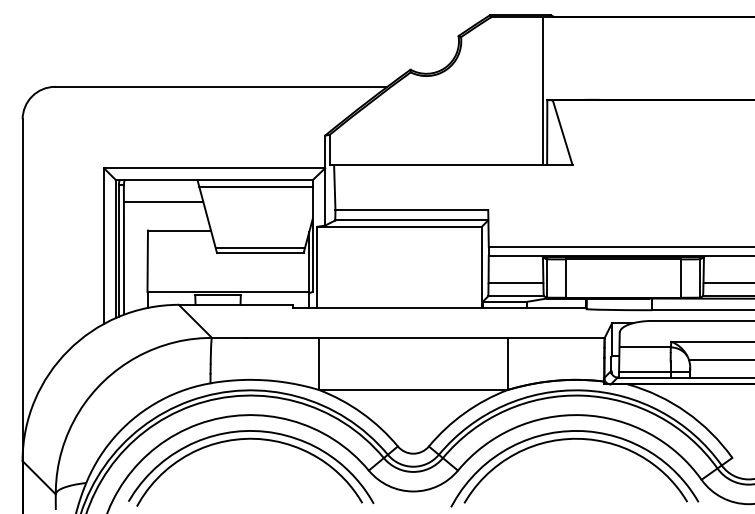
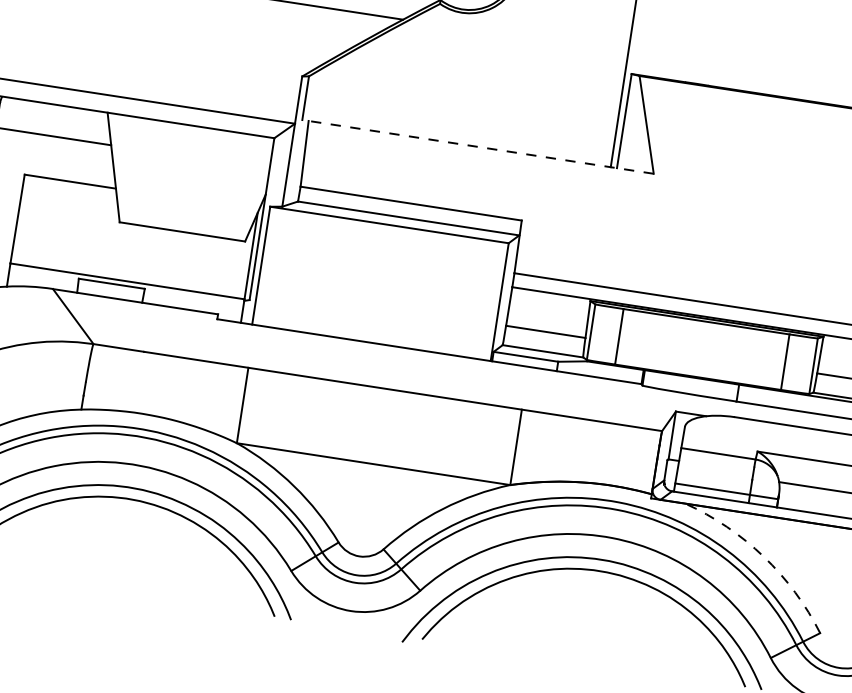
line: (450, 165) -> (477, 147), solid -> dashed
line: (255, 186) -> (190, 134), removed
line: (260, 247) -> (183, 224), removed
arc: (686, 412) -> (763, 557), solid -> dashed

